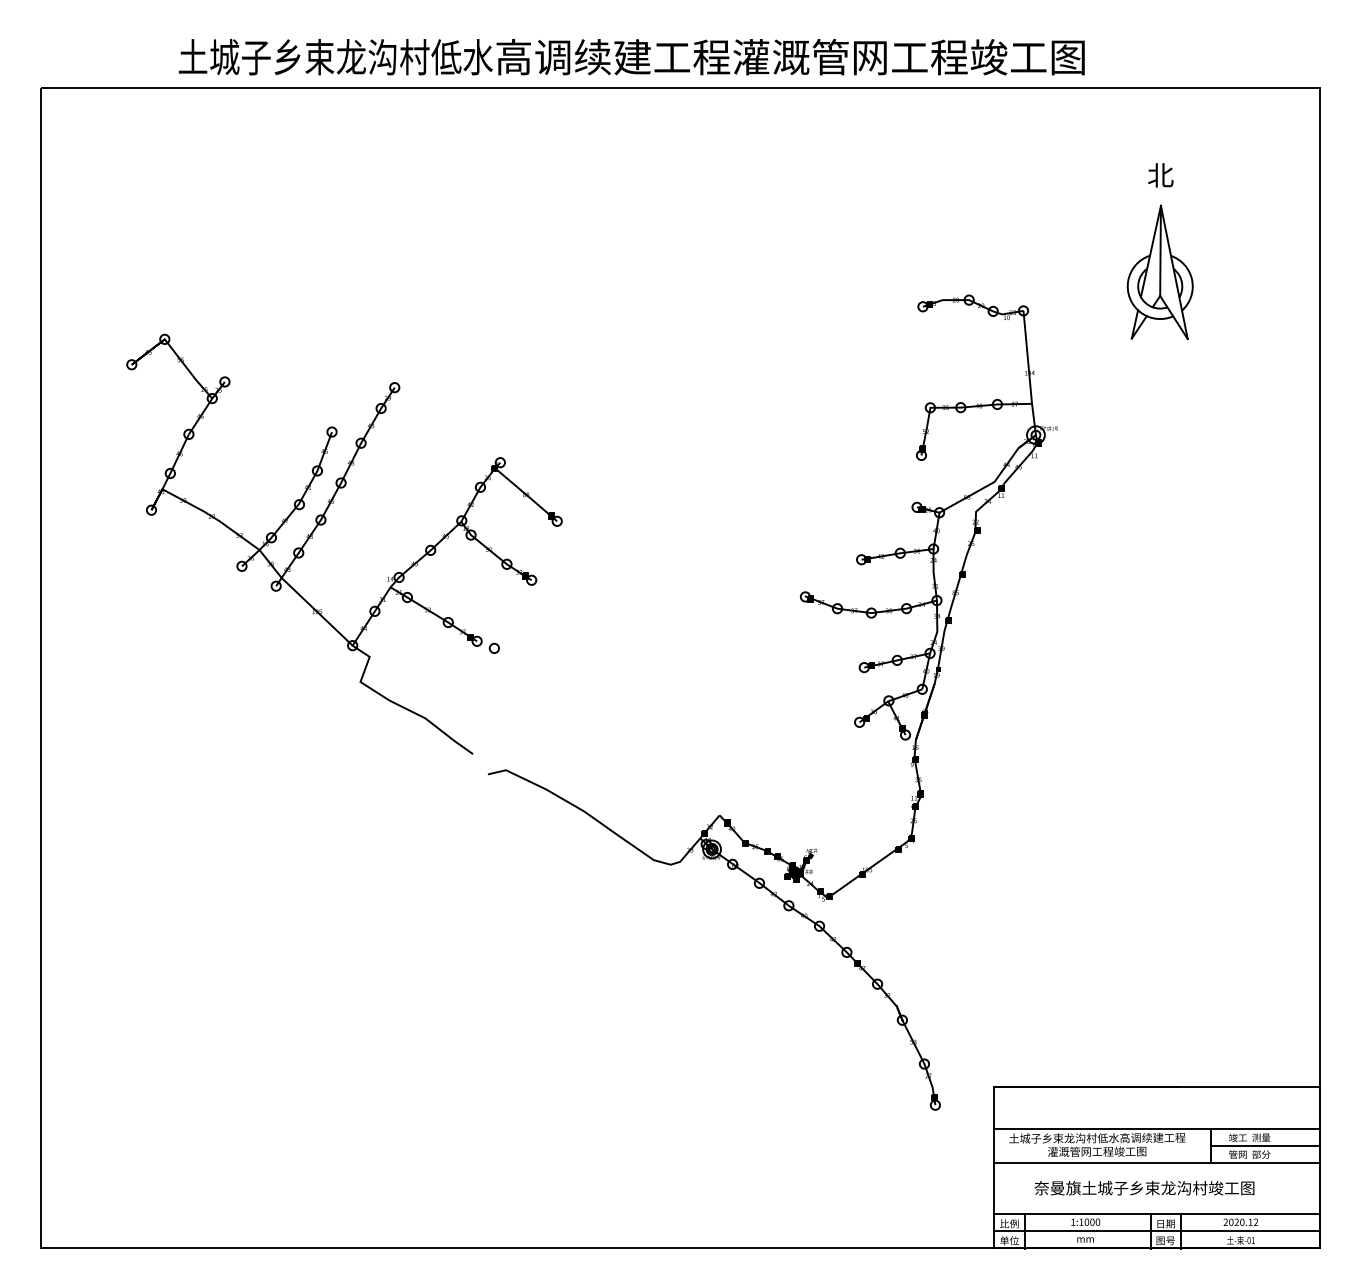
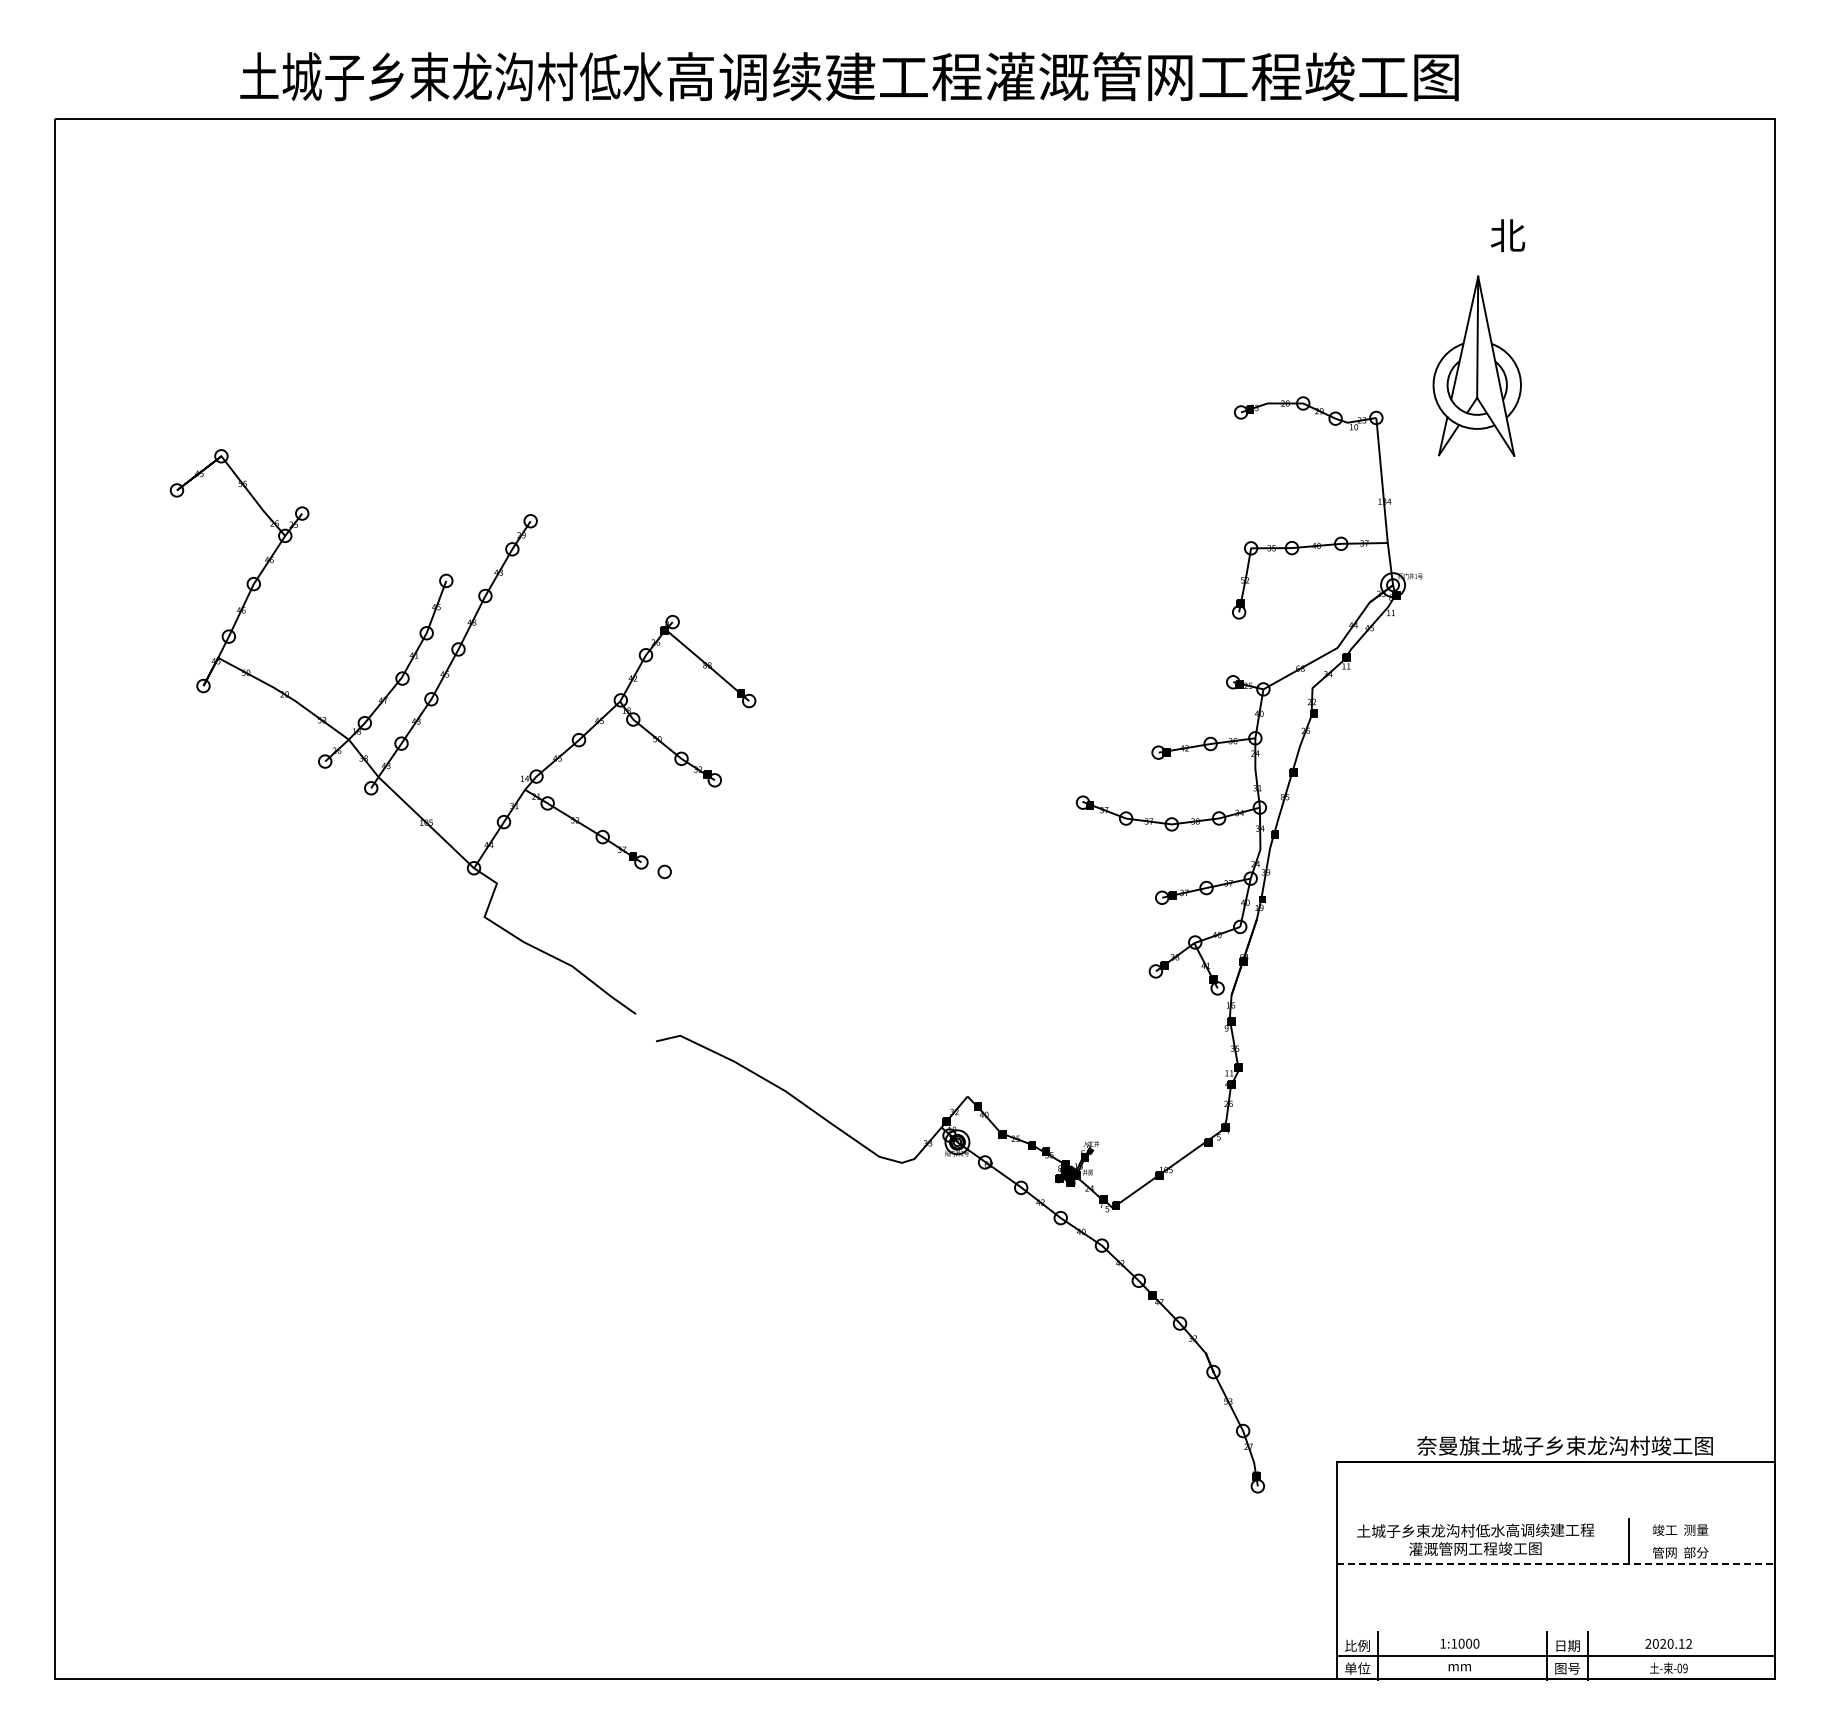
text: (1160, 175) -> (1507, 235), moved
part: (1159, 271) -> (1476, 365), moved
line: (1157, 1129) -> (1556, 1518), removed
line: (1266, 1146) -> (1702, 1541), removed
line: (1157, 1163) -> (1556, 1564), solid -> dashed
text: (1144, 1187) -> (1564, 1445), moved
line: (1157, 1213) -> (1556, 1632), removed
text: (1253, 1240) -> (1685, 1668), -01 -> -09

